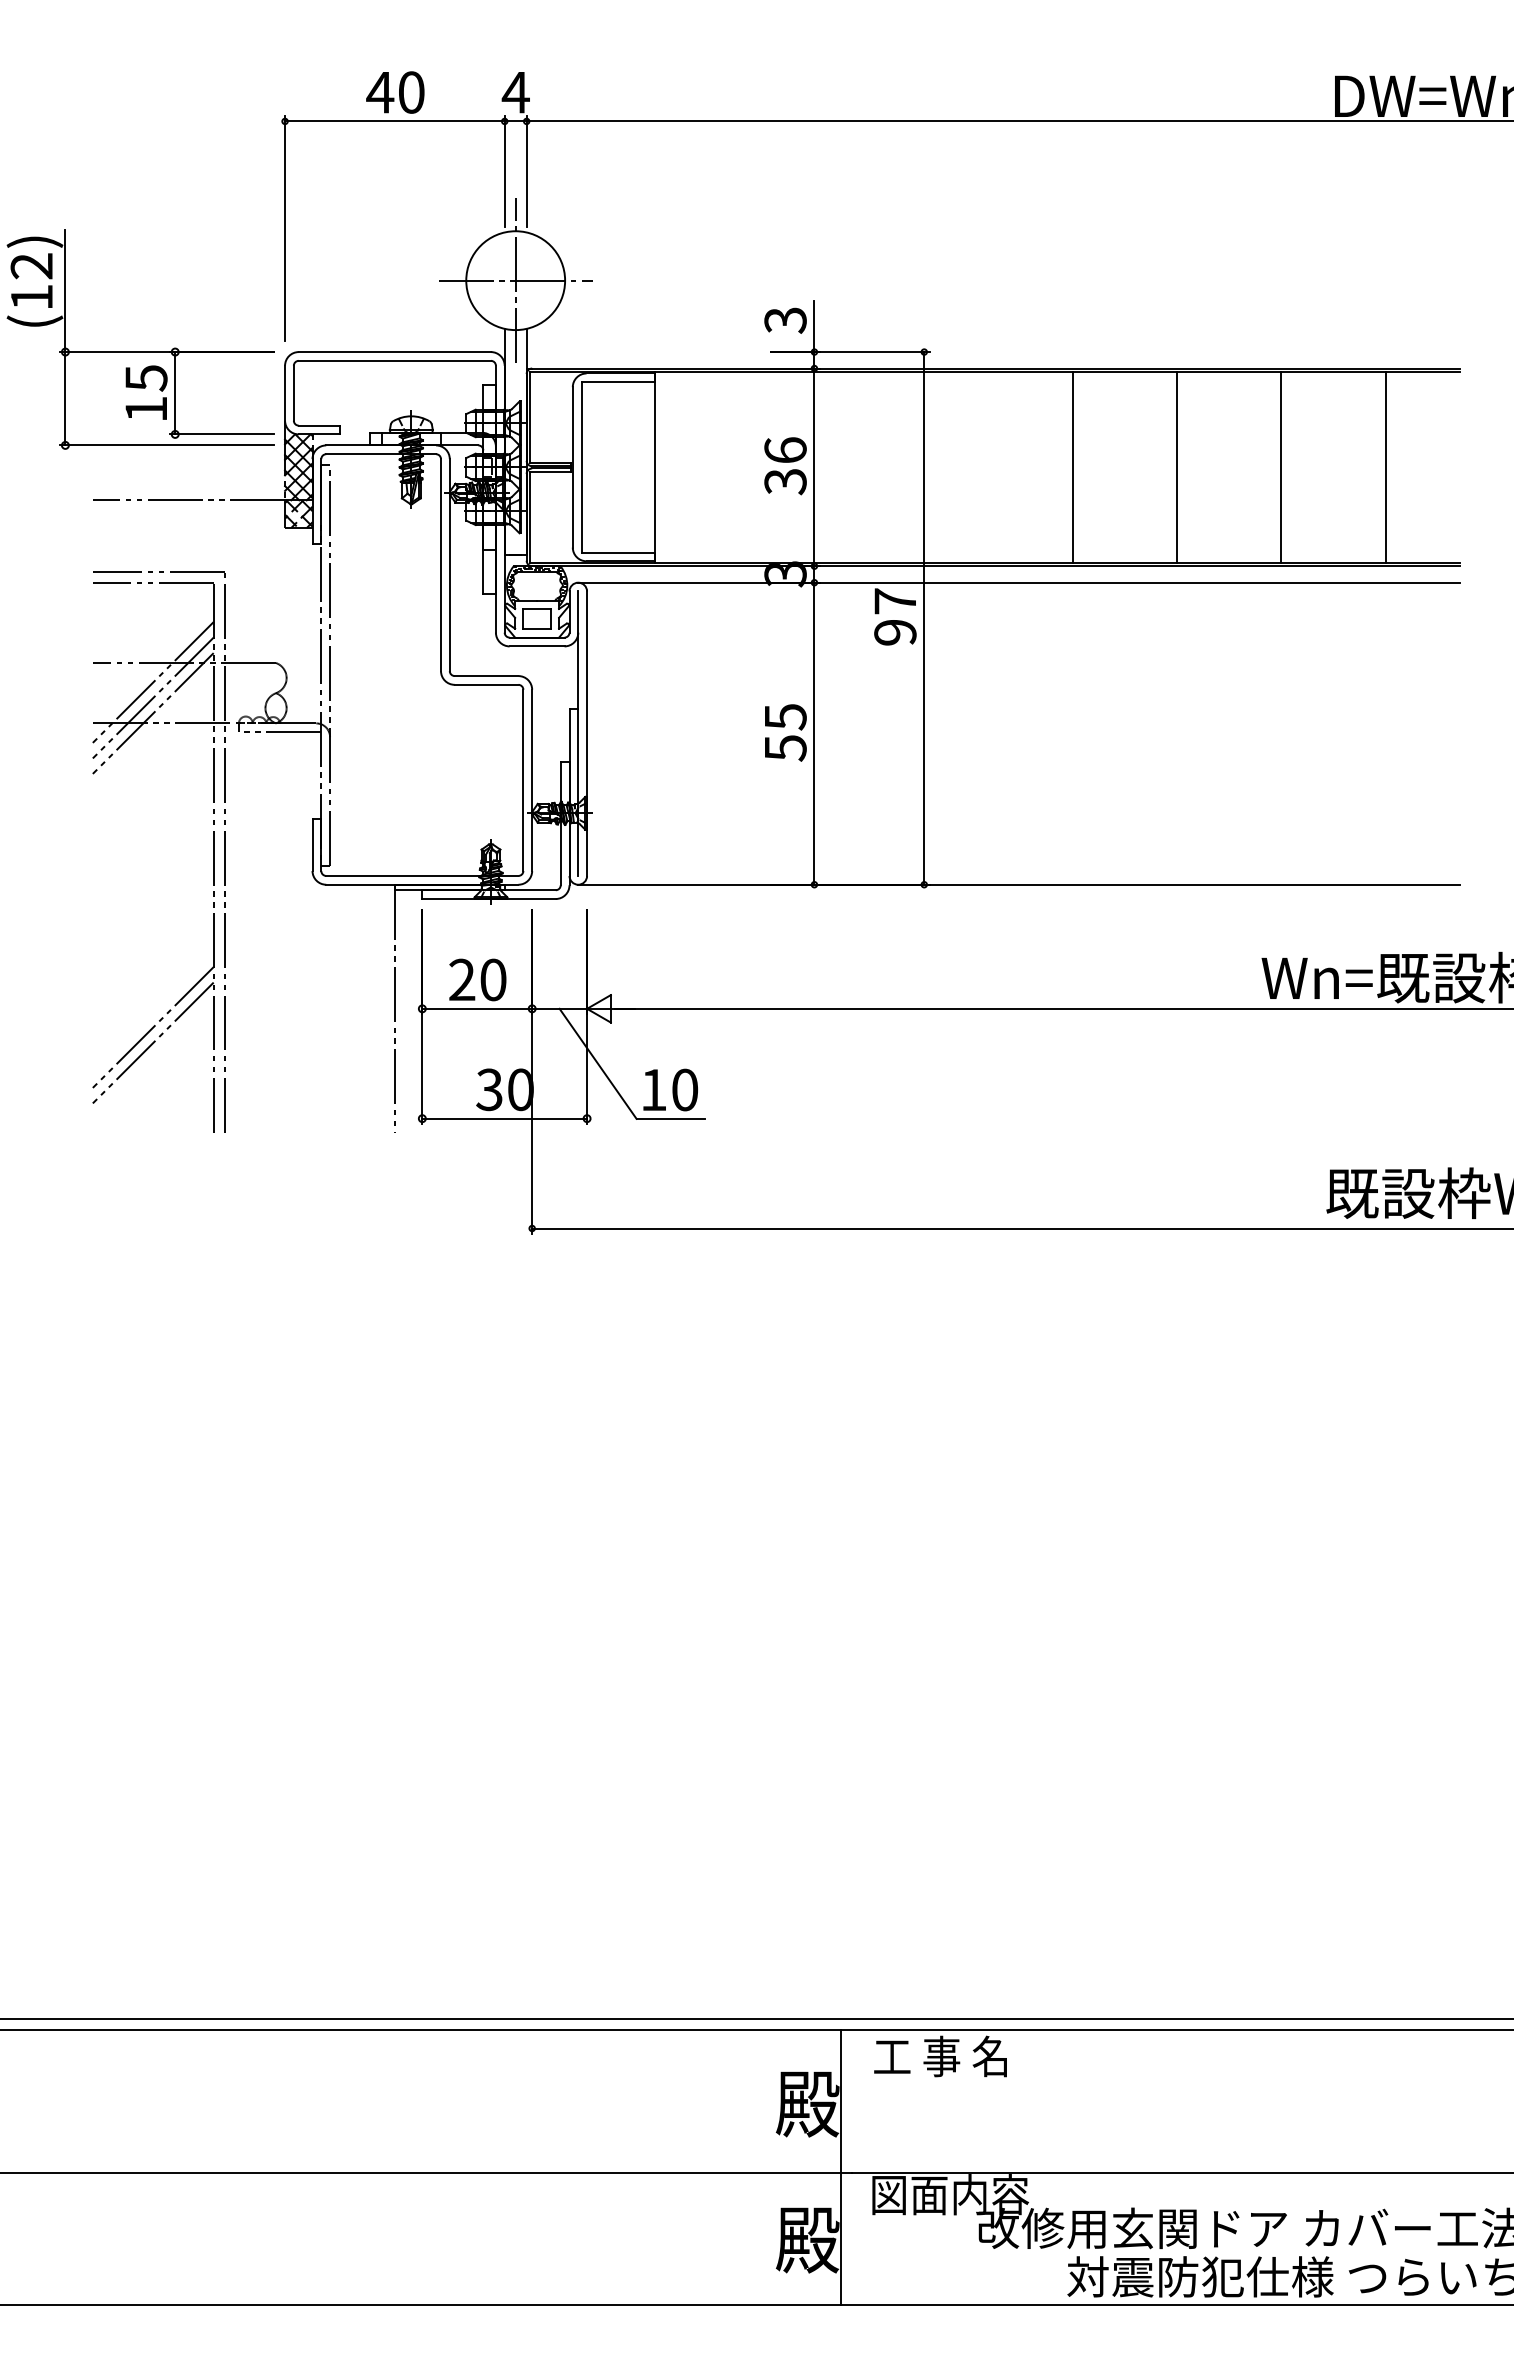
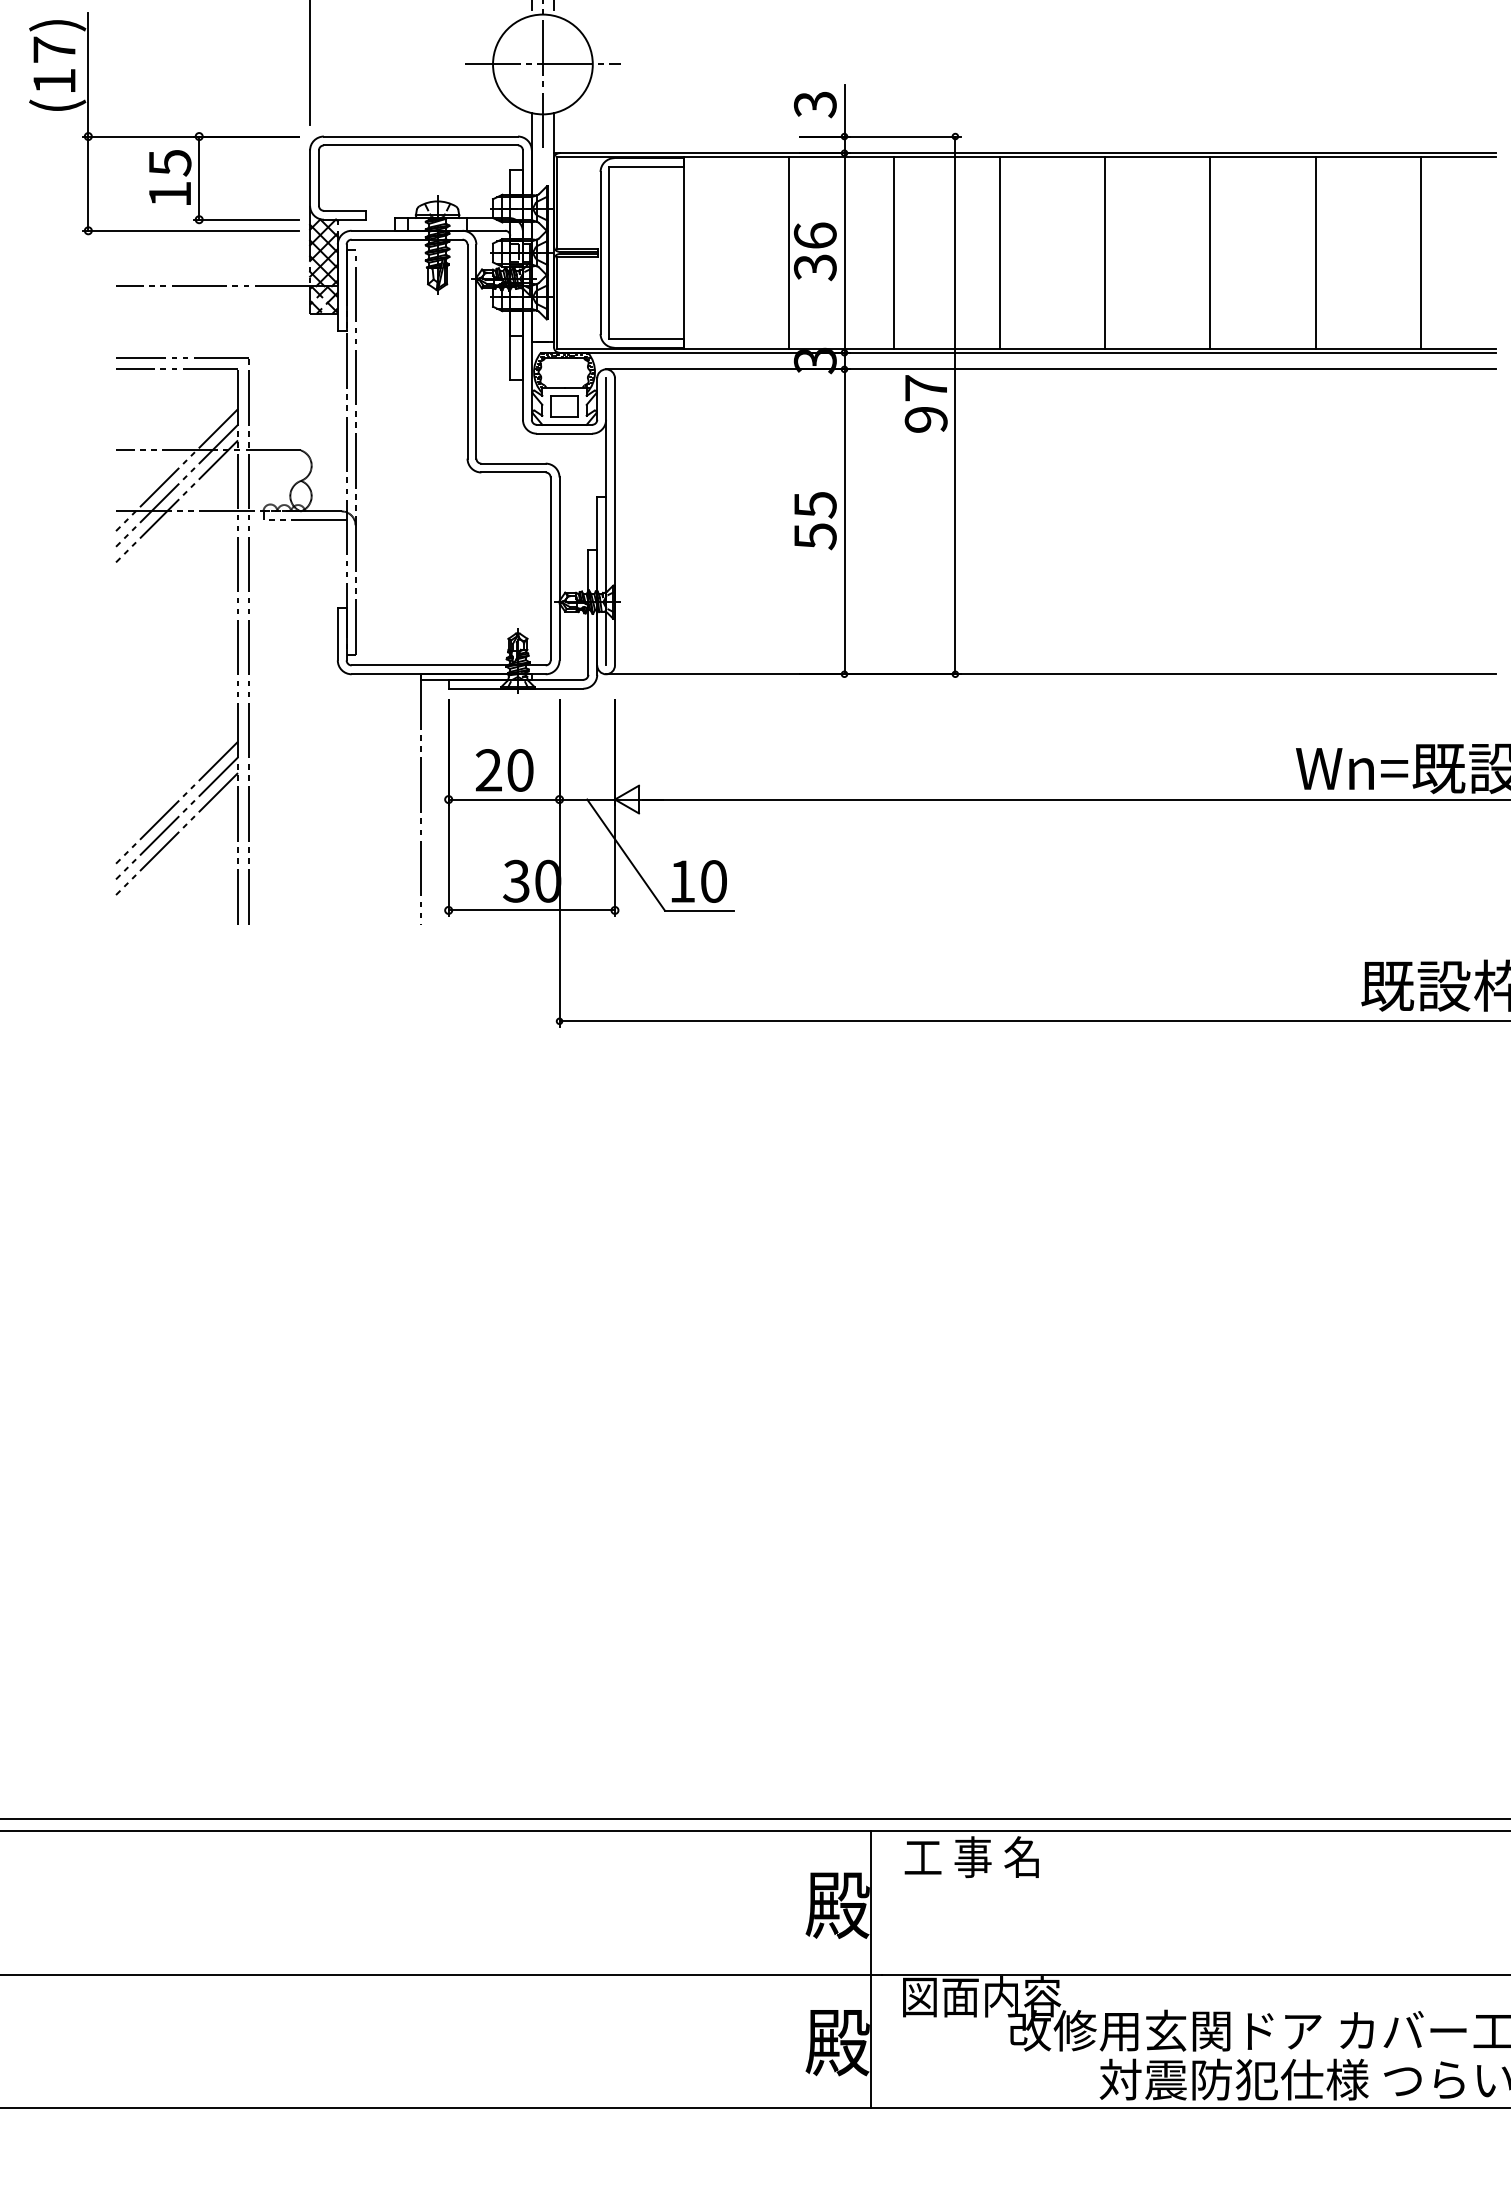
text: (31, 266) -> (54, 50), (12) -> (17)
line: (759, 466) -> (789, 252), added
line: (863, 466) -> (894, 252), added
line: (968, 466) -> (1000, 252), added
line: (152, 1011) -> (176, 802), added

